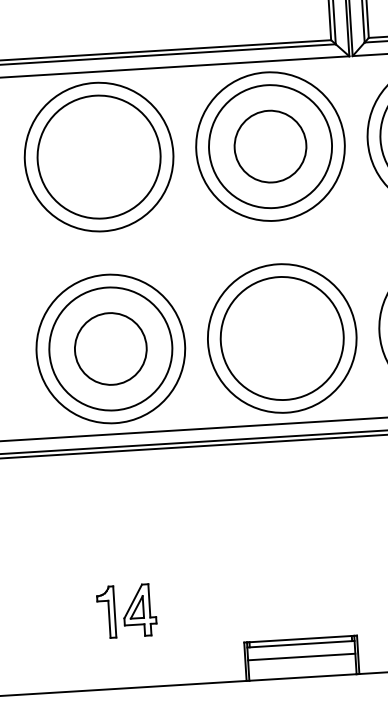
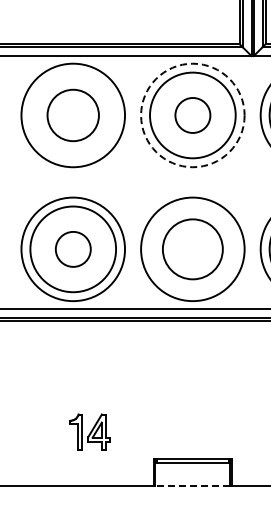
circle: (270, 146) -> (192, 115), size x0.7
circle: (270, 146) -> (192, 115), solid -> dashed
circle: (99, 157) -> (73, 115), size x0.6
circle: (281, 338) -> (192, 249), size x0.7
circle: (111, 349) -> (73, 249), size x0.7
part: (125, 610) -> (89, 431), moved
line: (301, 656) -> (192, 471), removed
line: (302, 676) -> (192, 485), solid -> dashed

